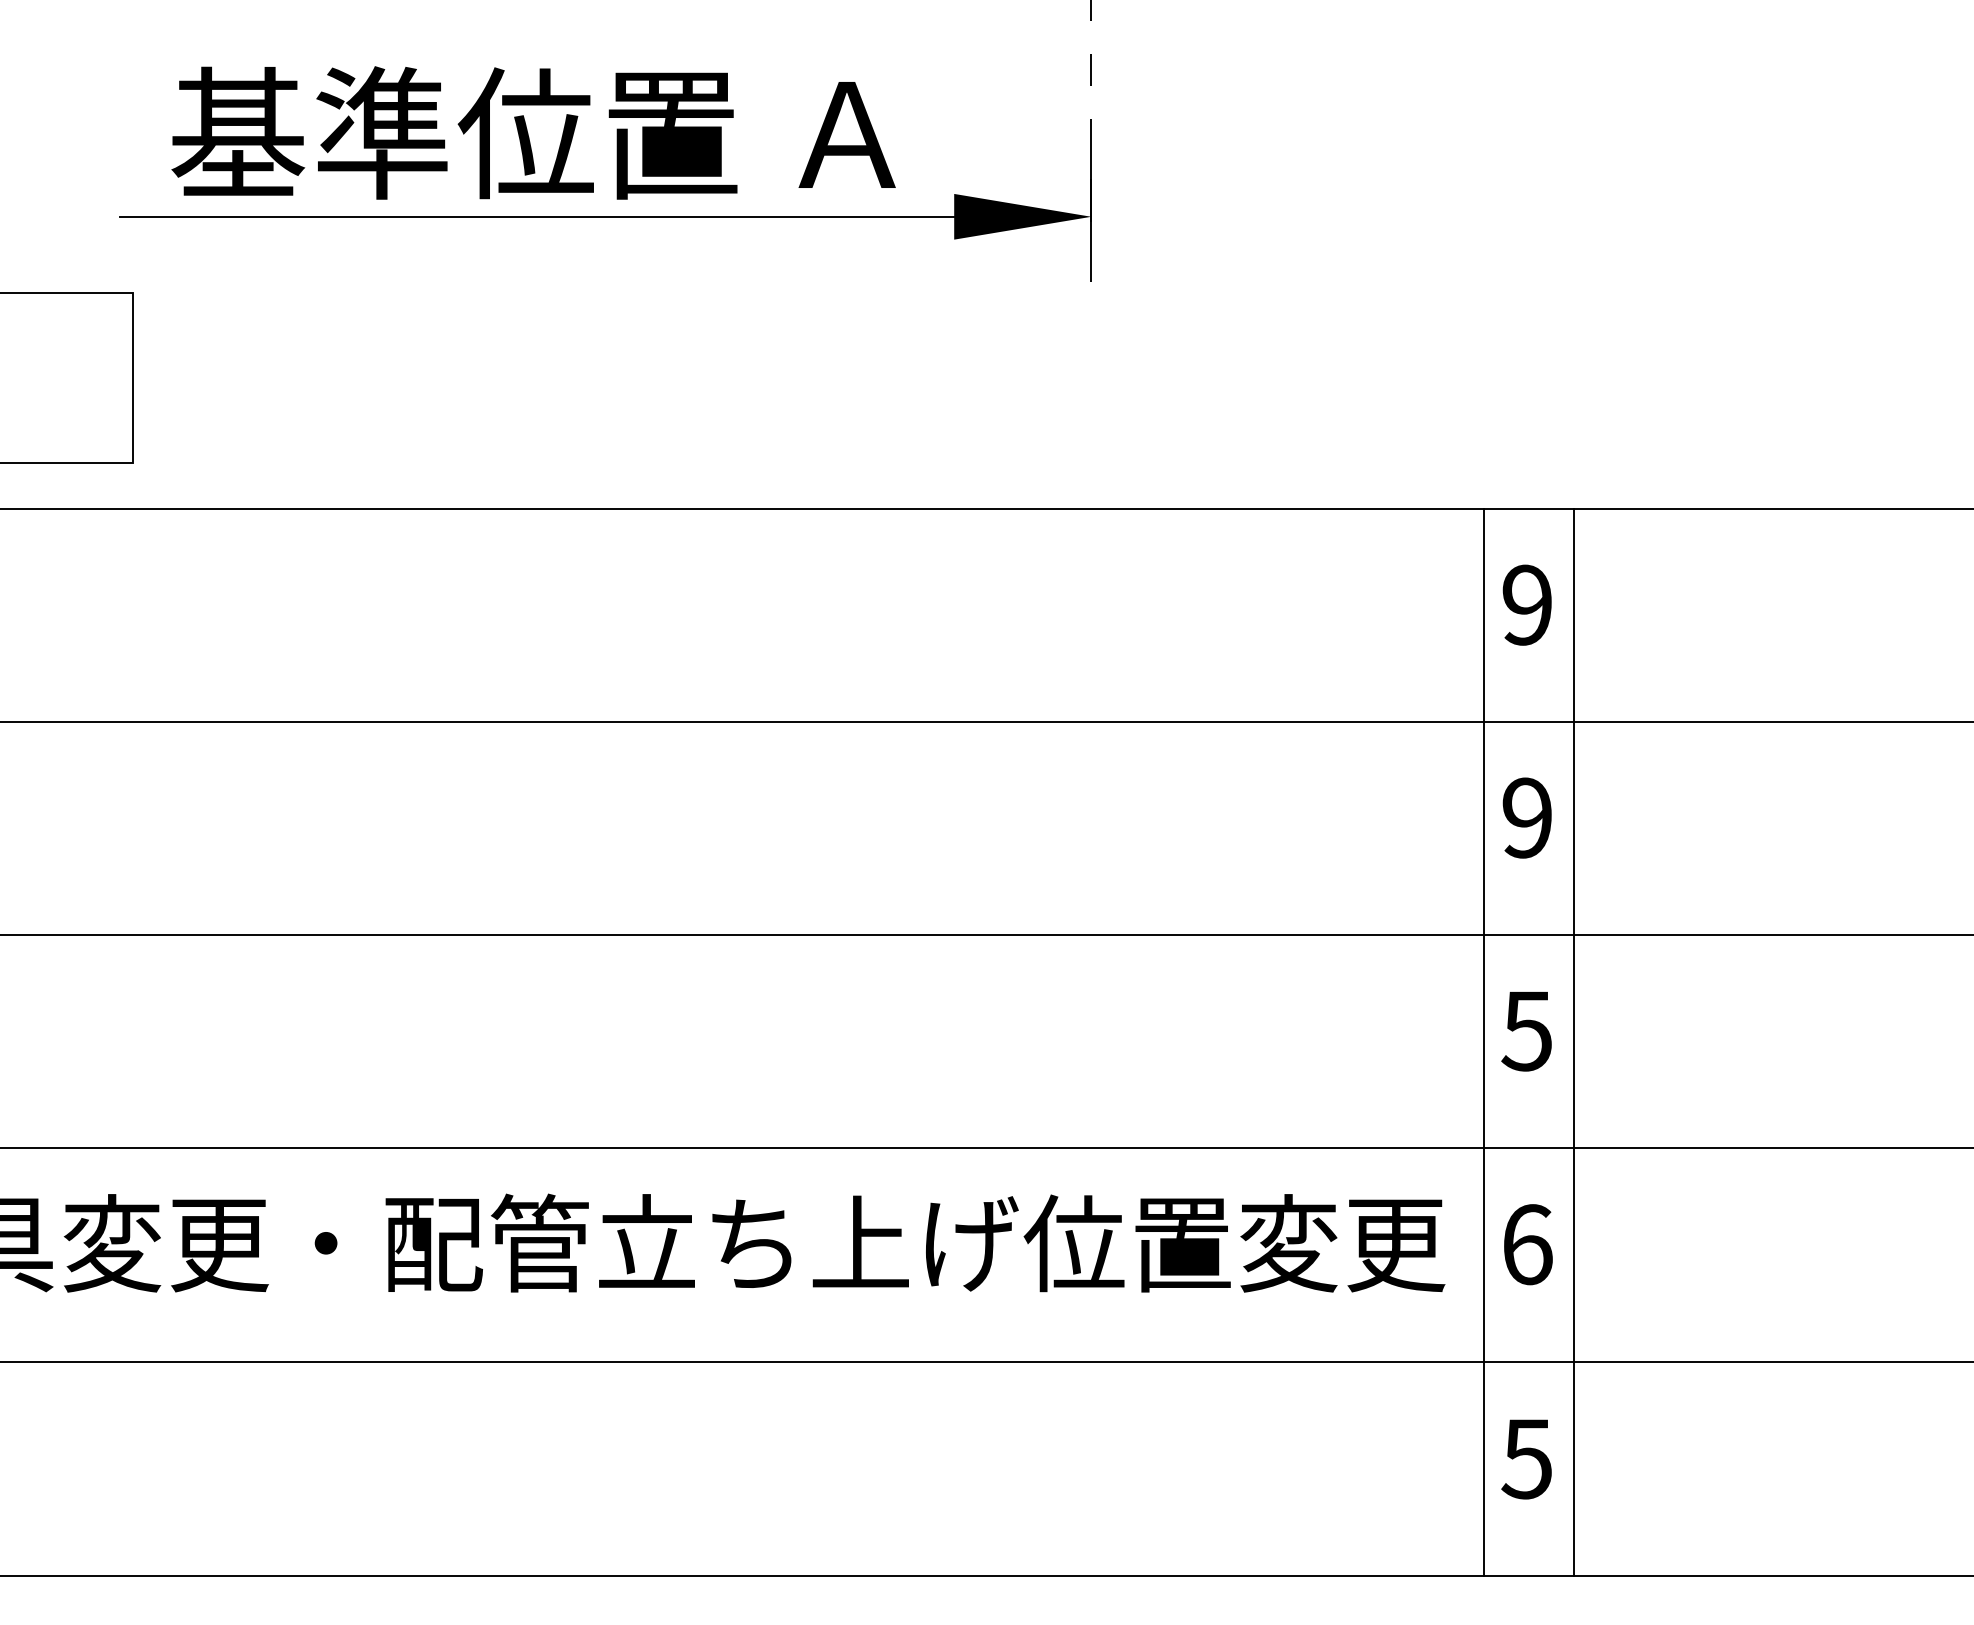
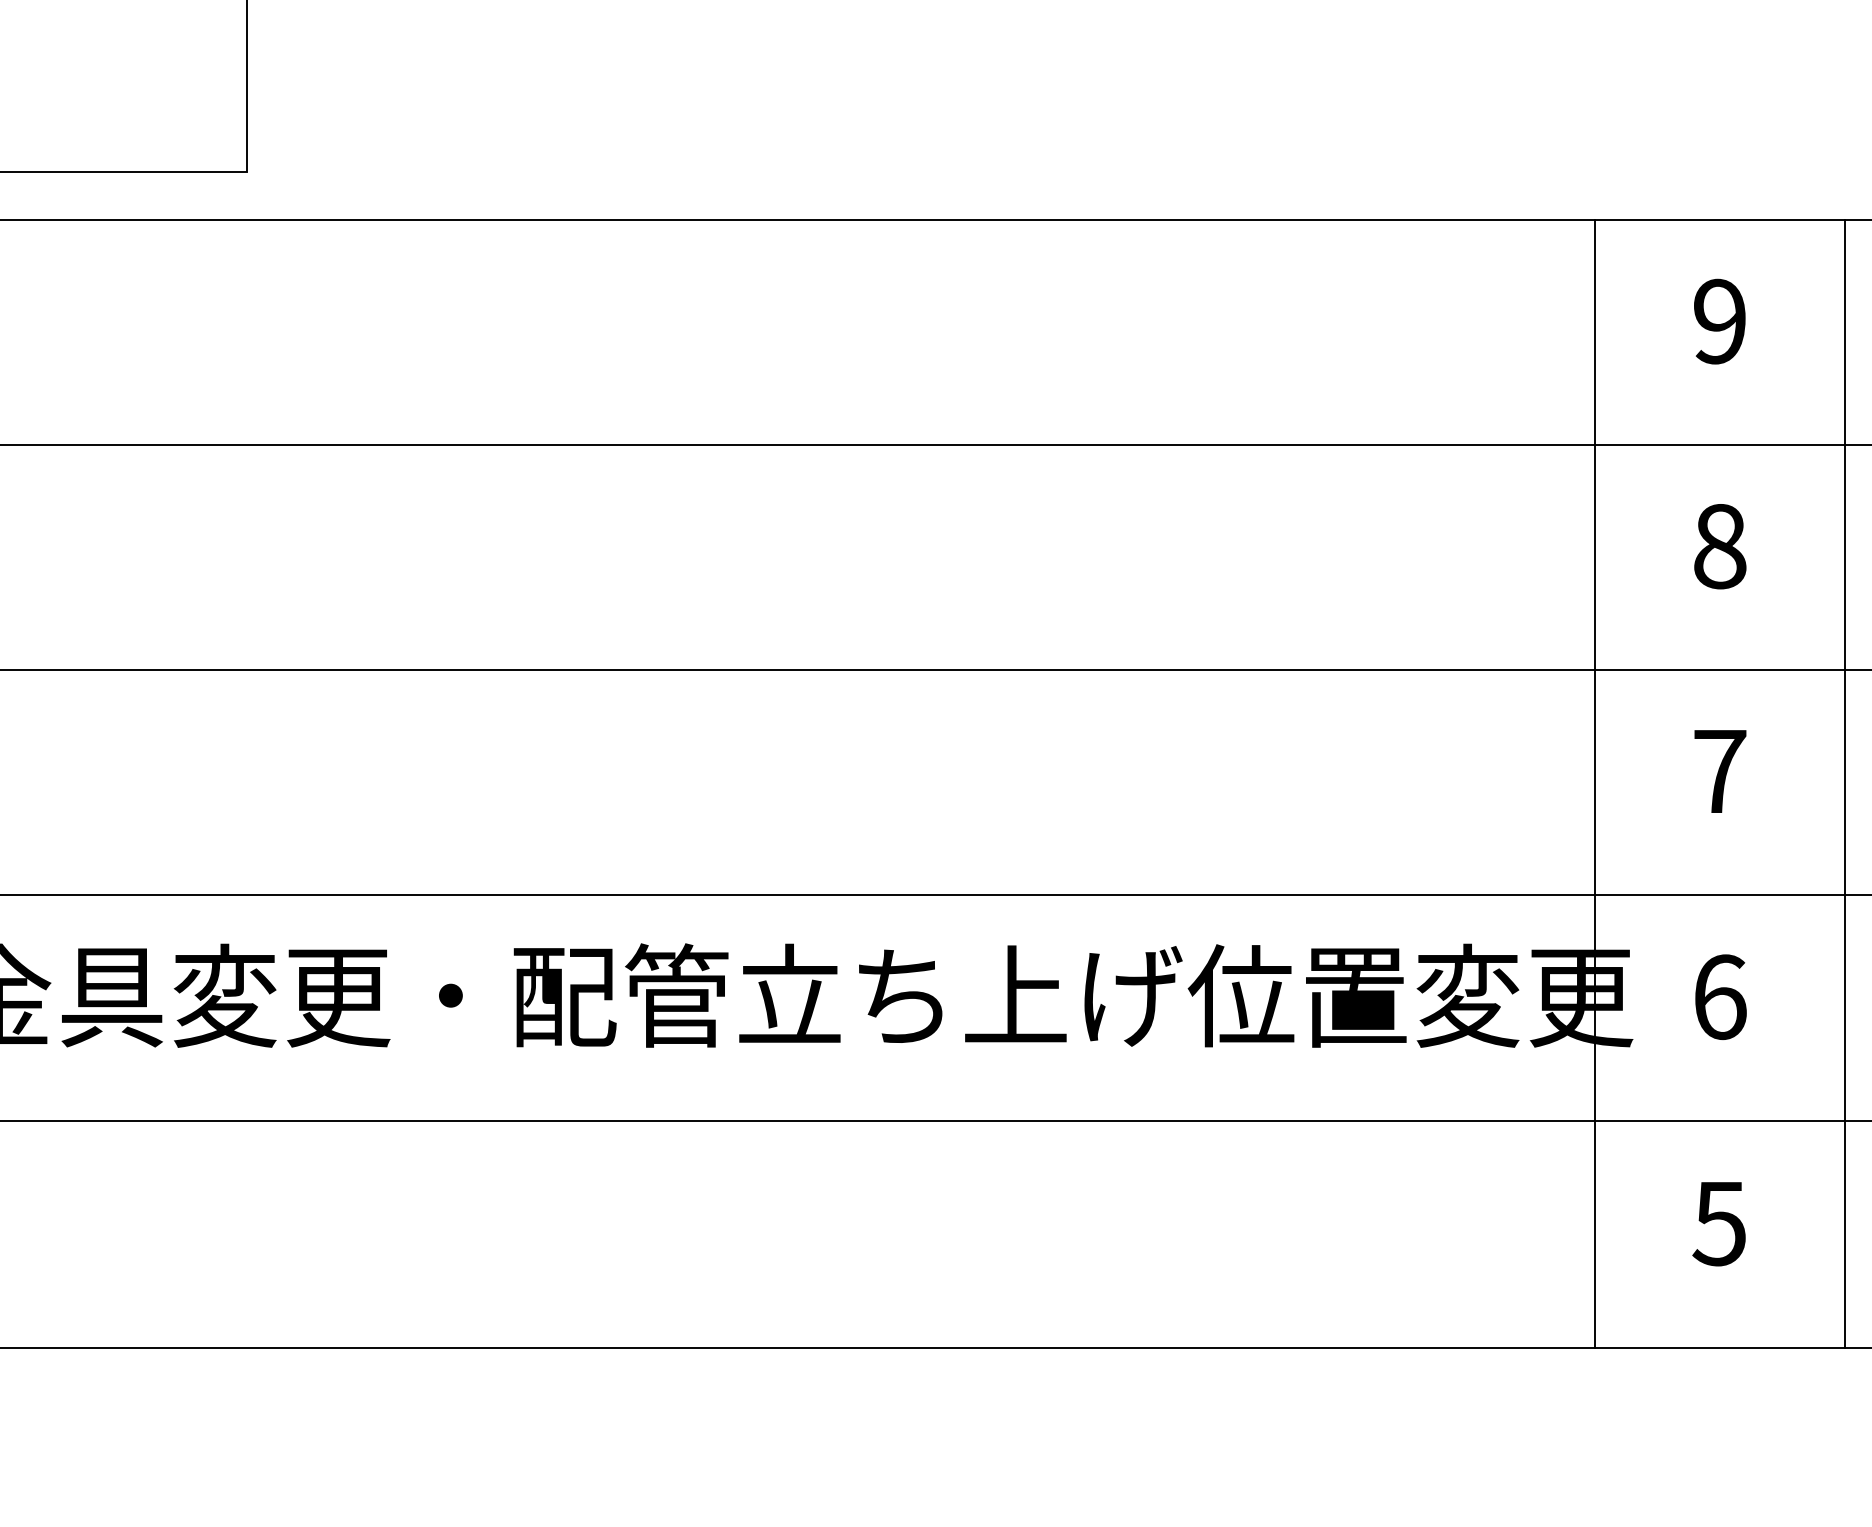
text: (1527, 817) -> (1720, 545), 9 -> 8
text: (1526, 1031) -> (1719, 772), 5 -> 7
line: (1483, 1042) -> (1595, 783), moved
line: (1574, 1042) -> (1845, 783), moved

